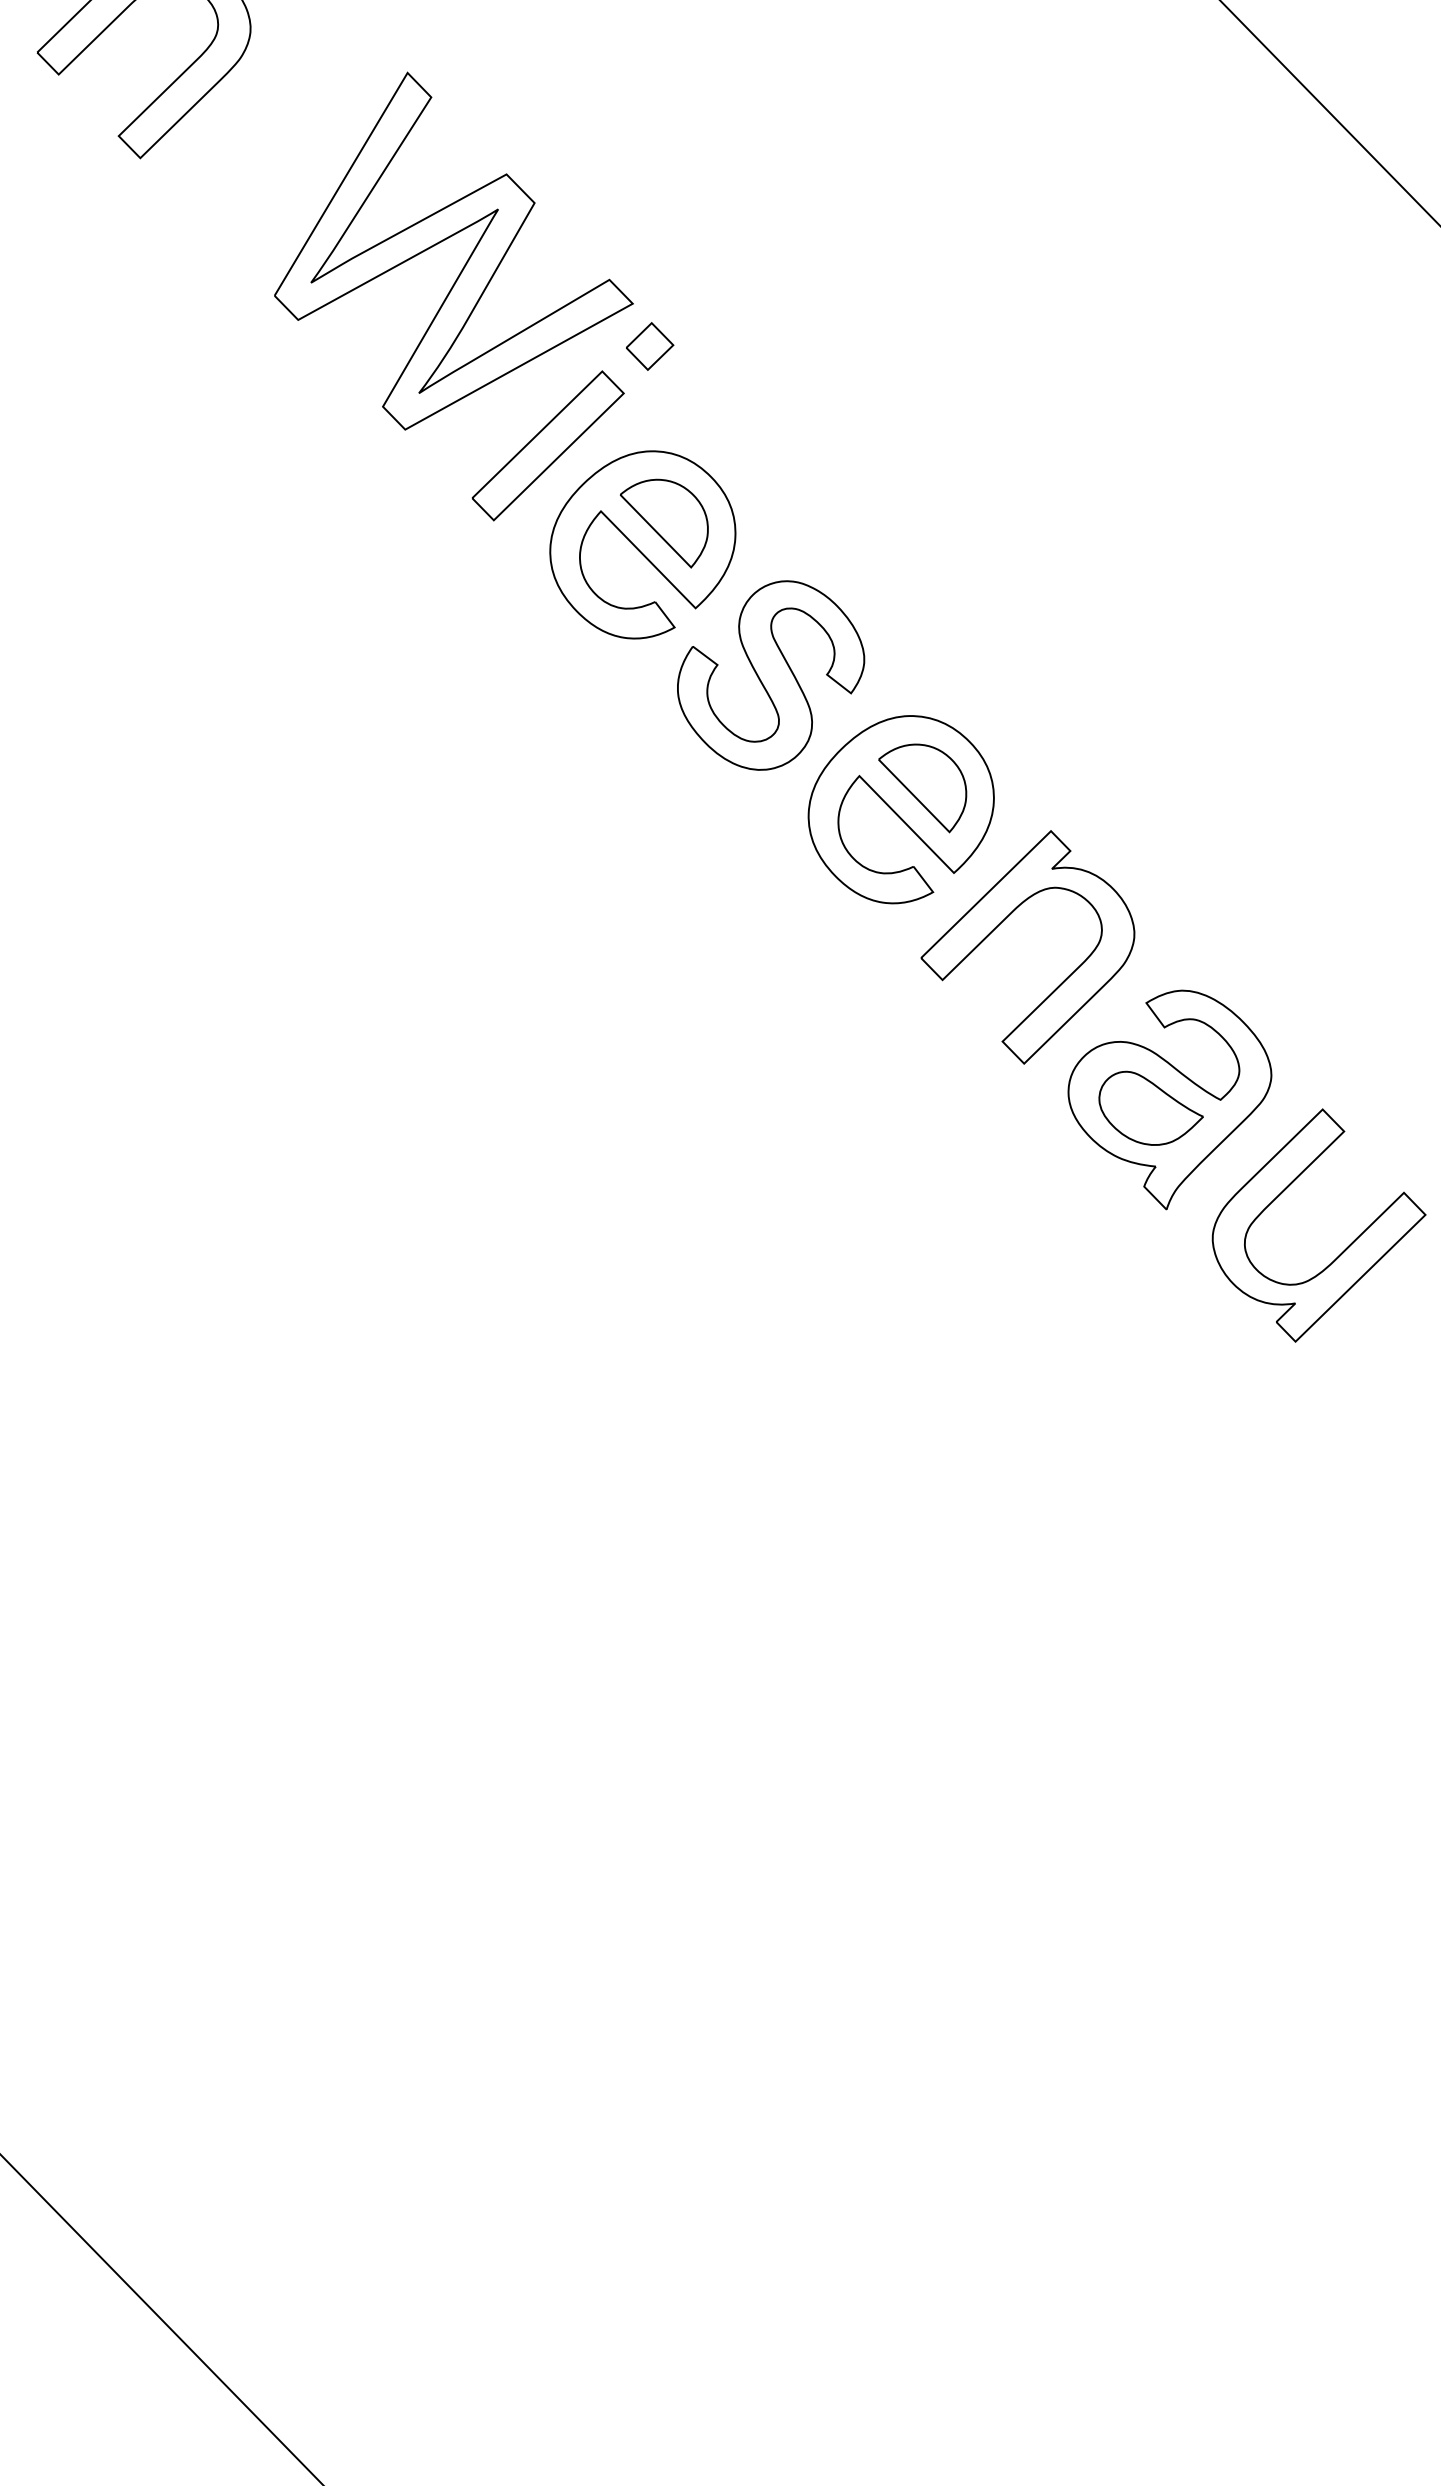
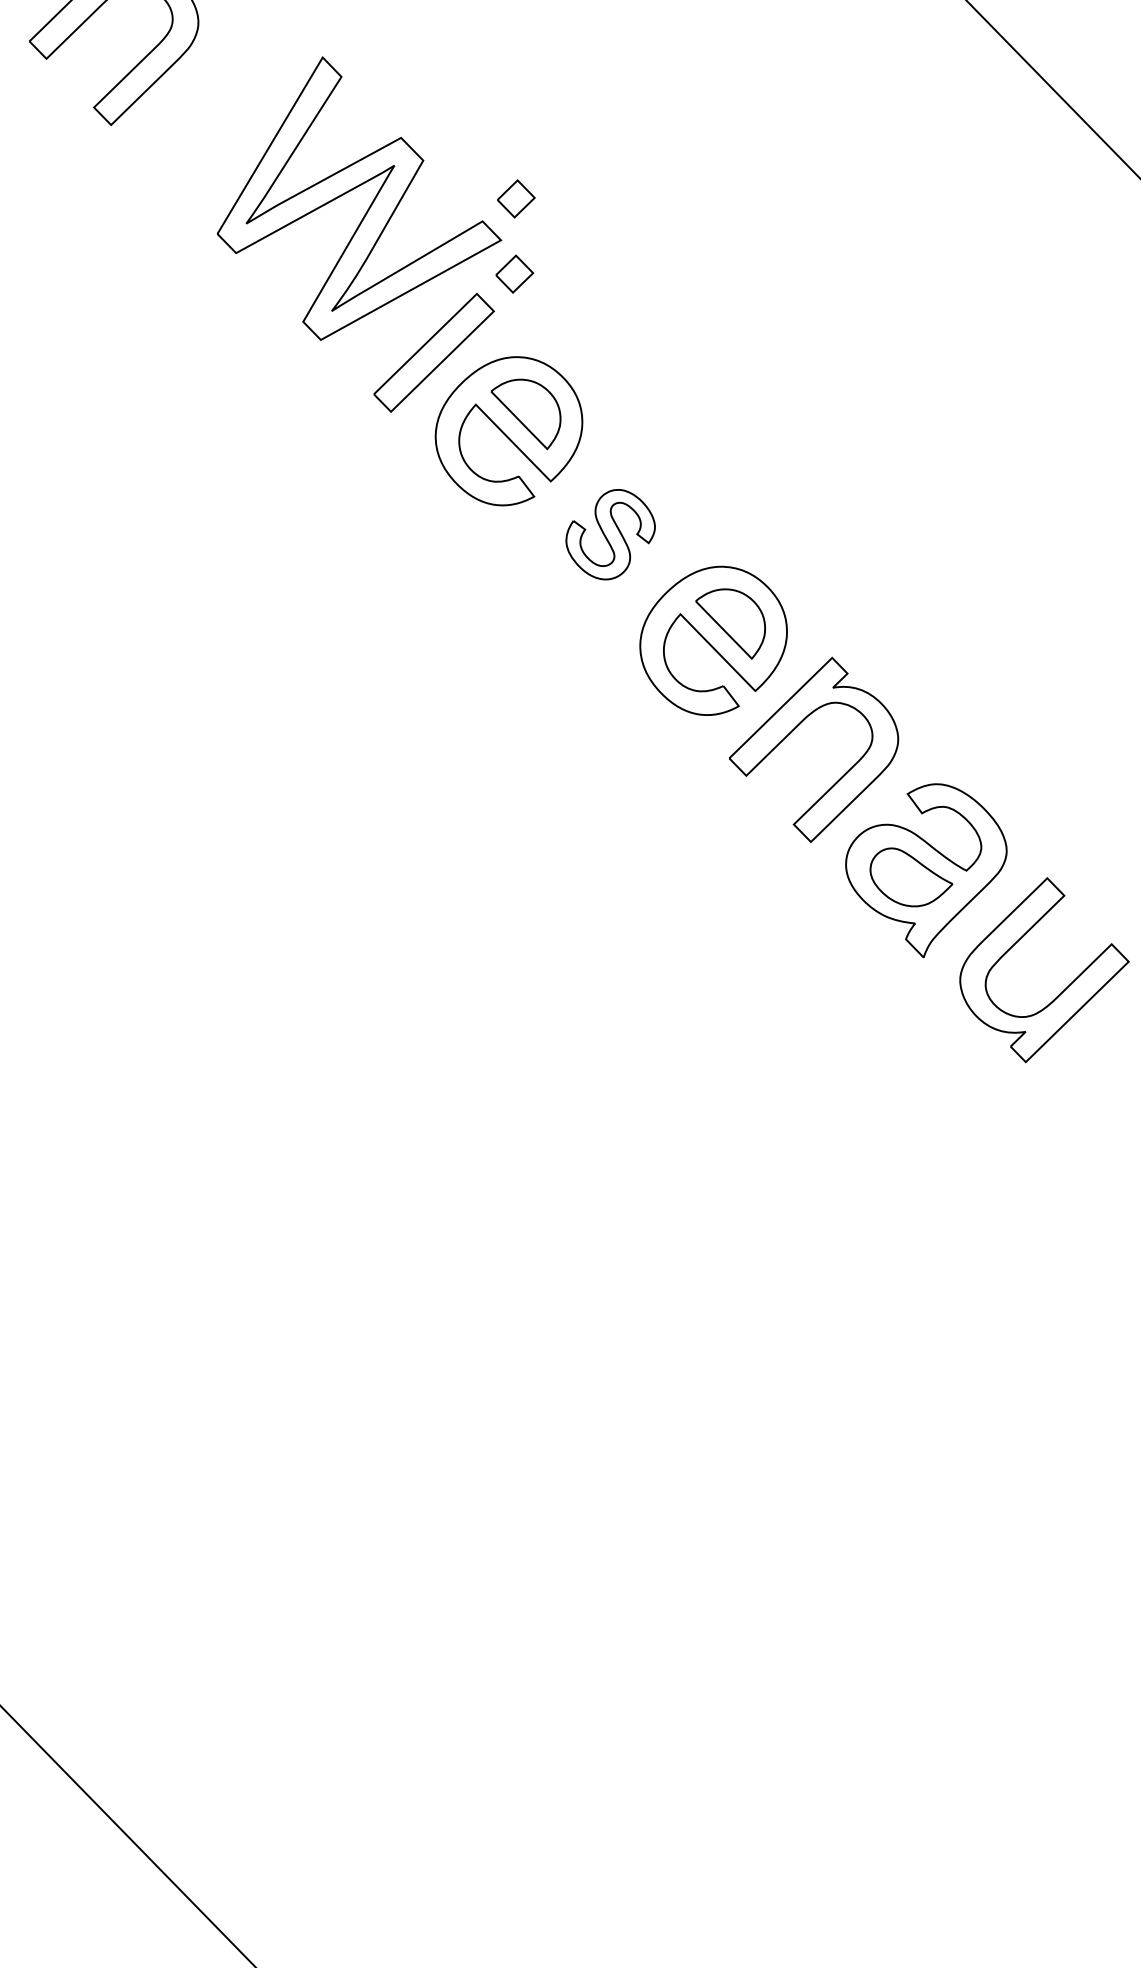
part: (652, 251) -> (516, 198), added
part: (771, 675) -> (610, 534), size x0.6

